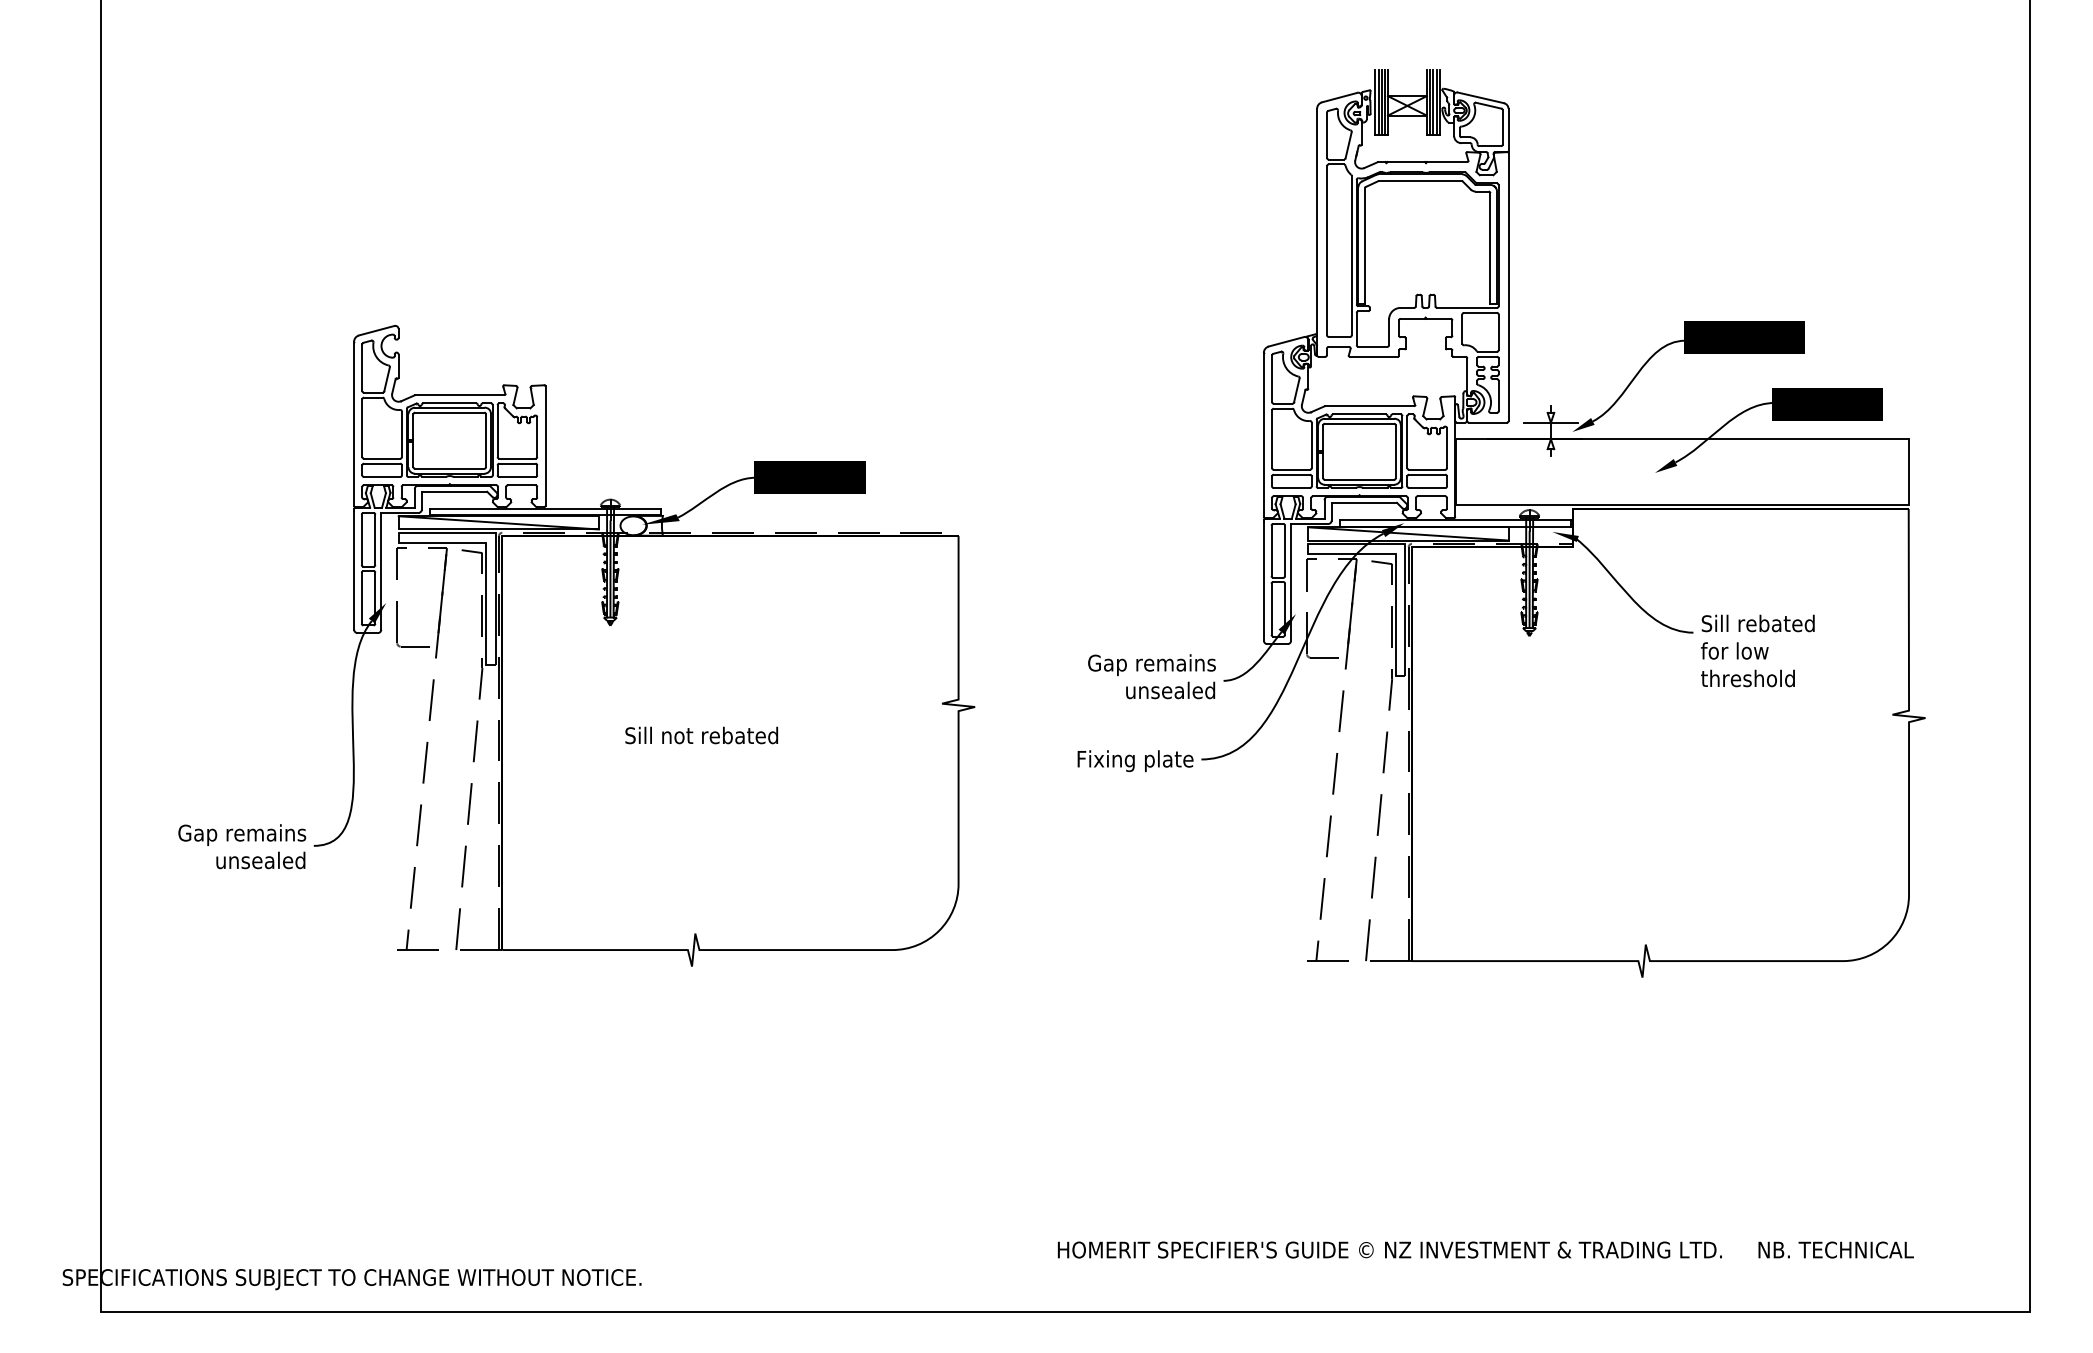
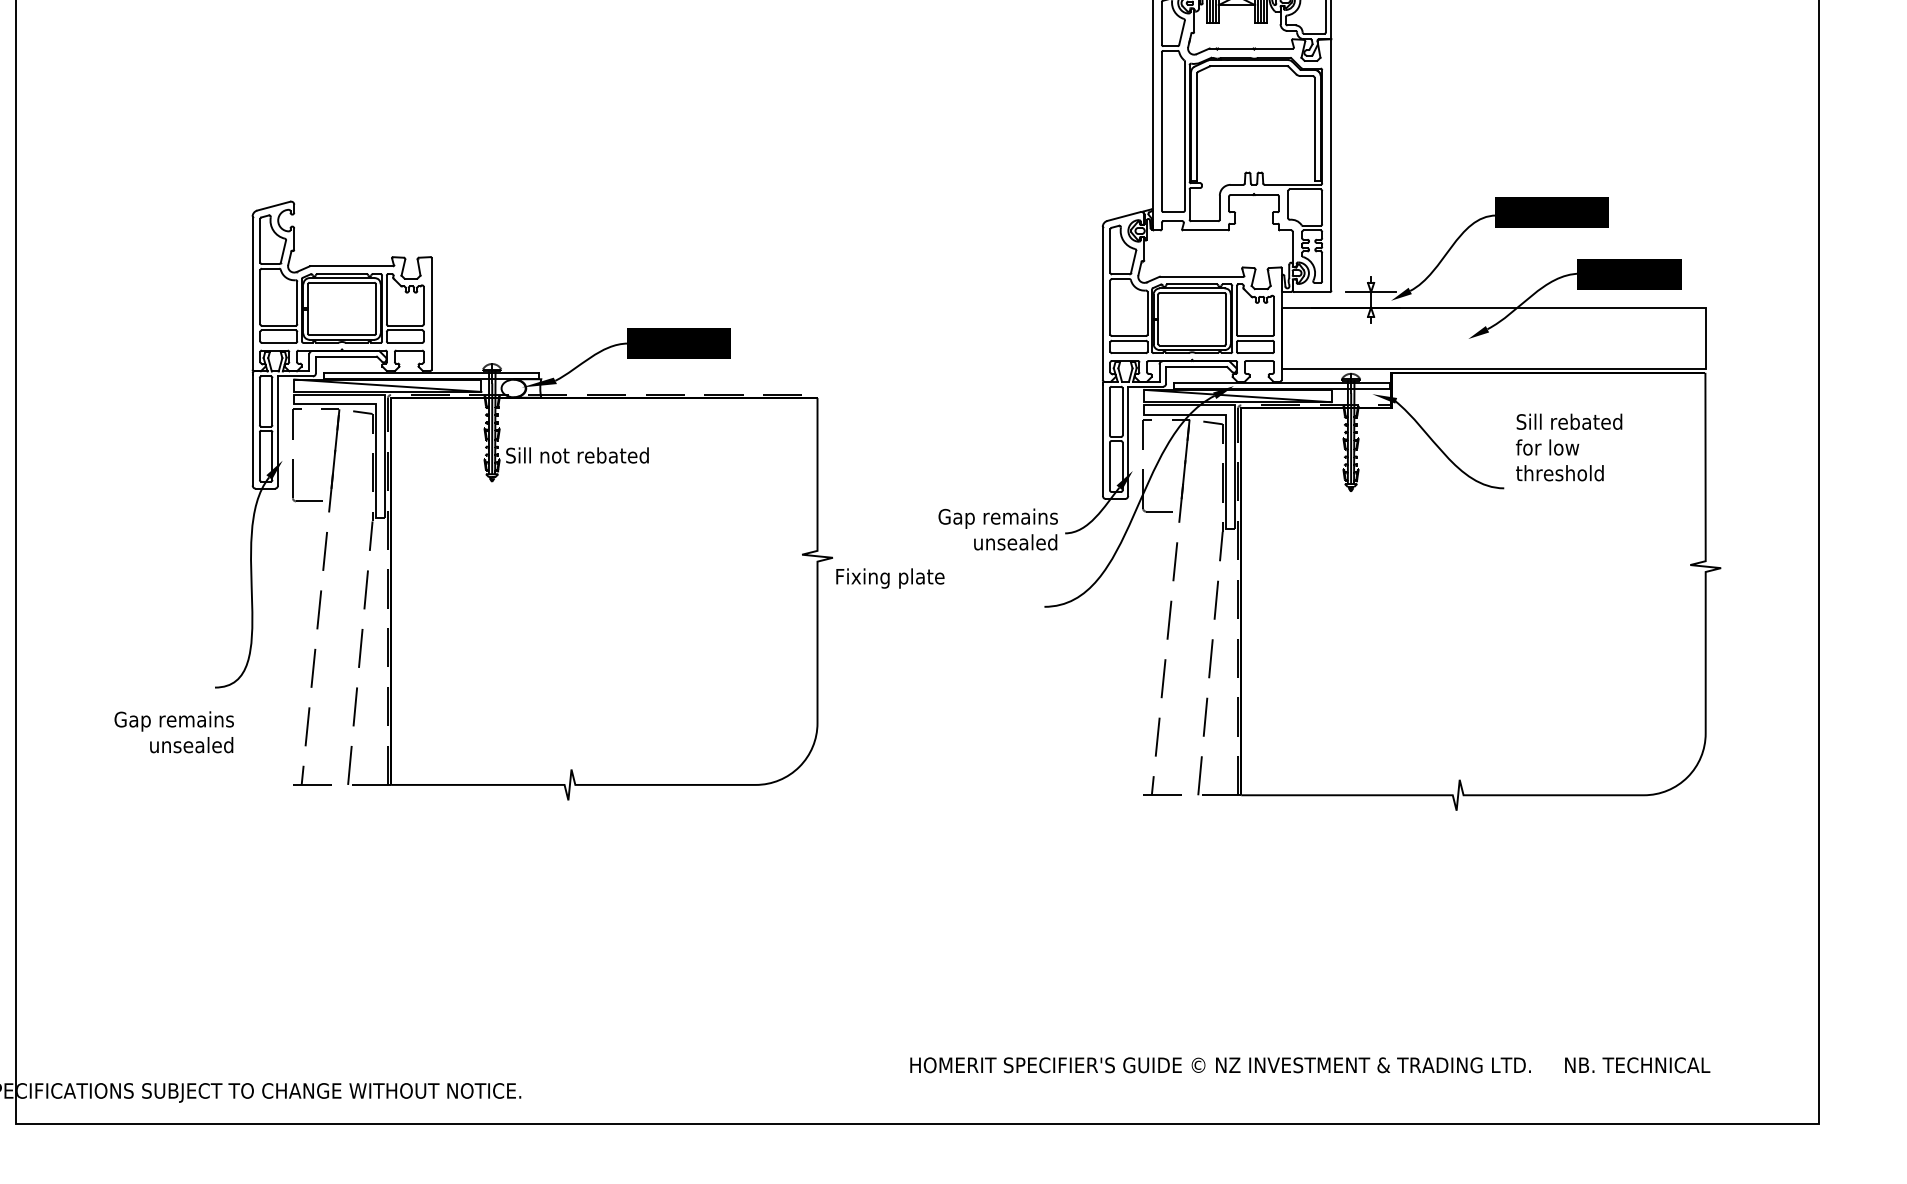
text: (1757, 650) -> (1568, 447), moved
text: (701, 735) -> (577, 455), moved
text: (1135, 761) -> (890, 578), moved
text: (242, 846) -> (174, 732), moved

